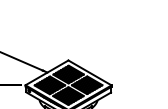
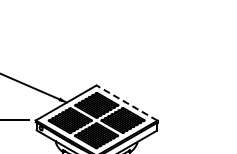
line: (89, 72) -> (126, 102), solid -> dashed

